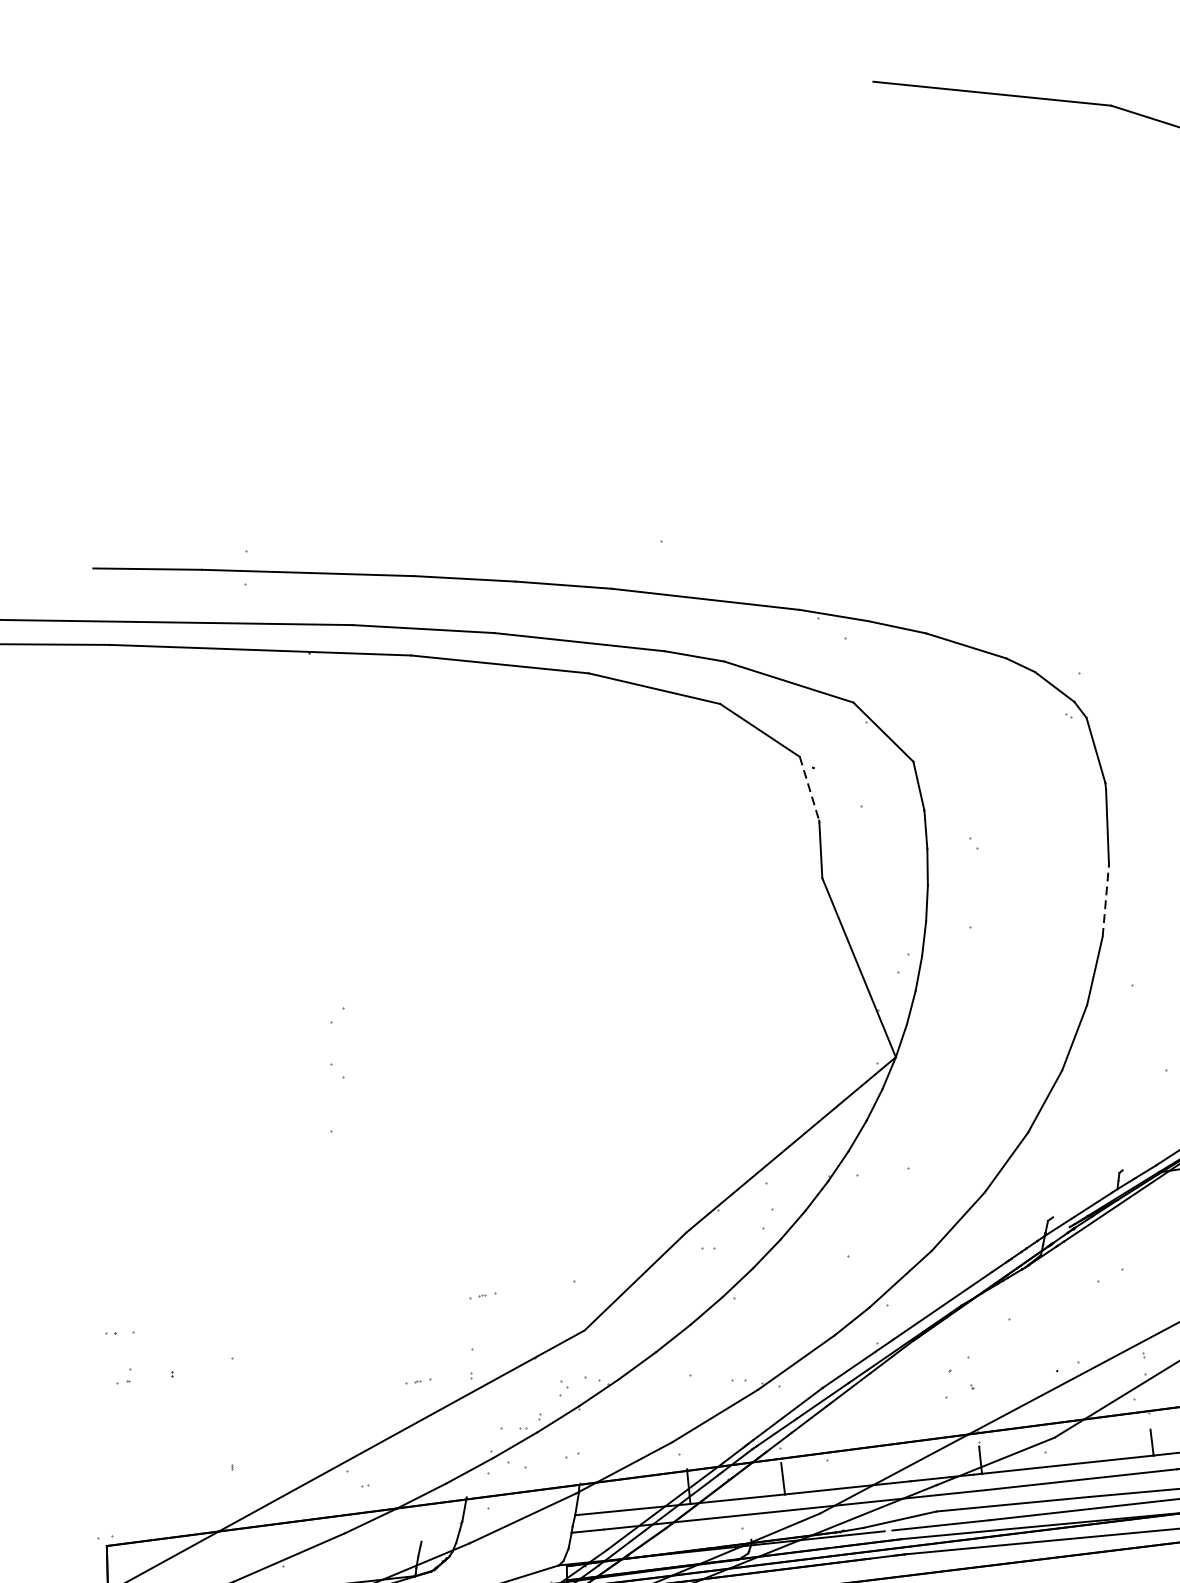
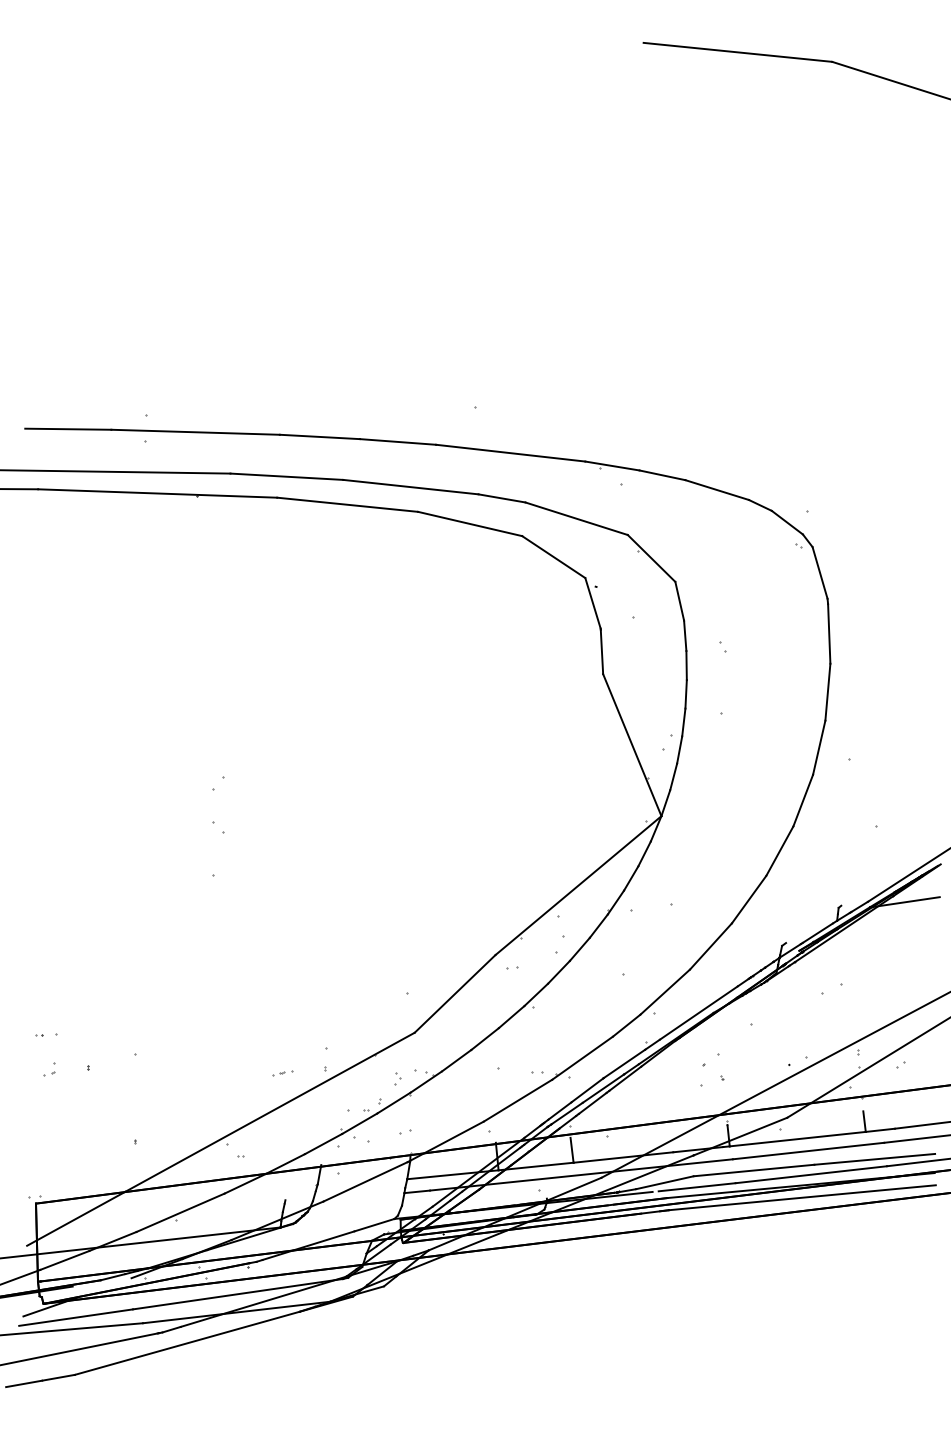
line: (810, 788) -> (593, 603), dashed -> solid
line: (1105, 901) -> (827, 692), dashed -> solid
part: (482, 1296) -> (333, 1005), removed

